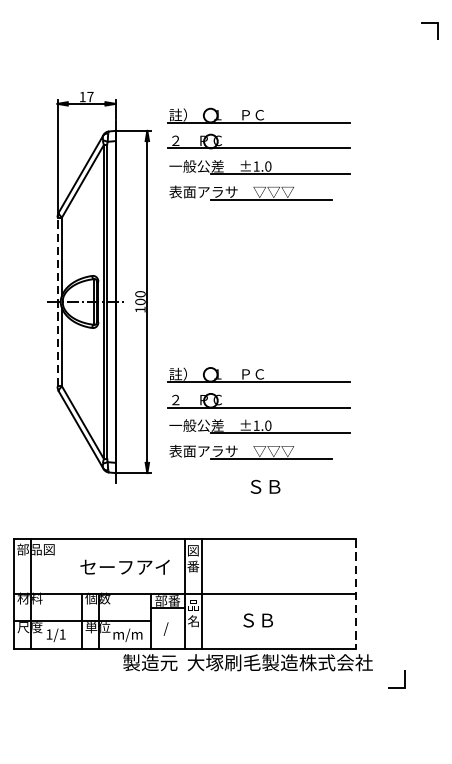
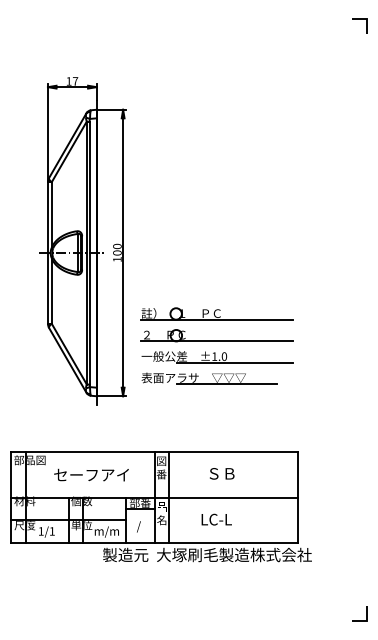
part: (258, 153) -> (216, 128), removed
line: (56, 302) -> (47, 253), dashed -> solid
text: (266, 486) -> (222, 473), moved
text: (125, 566) -> (91, 474), moved
line: (355, 594) -> (297, 497), dashed -> solid
text: (258, 620) -> (216, 519), ＳＢ -> LC-L
line: (404, 678) -> (366, 613), moved

